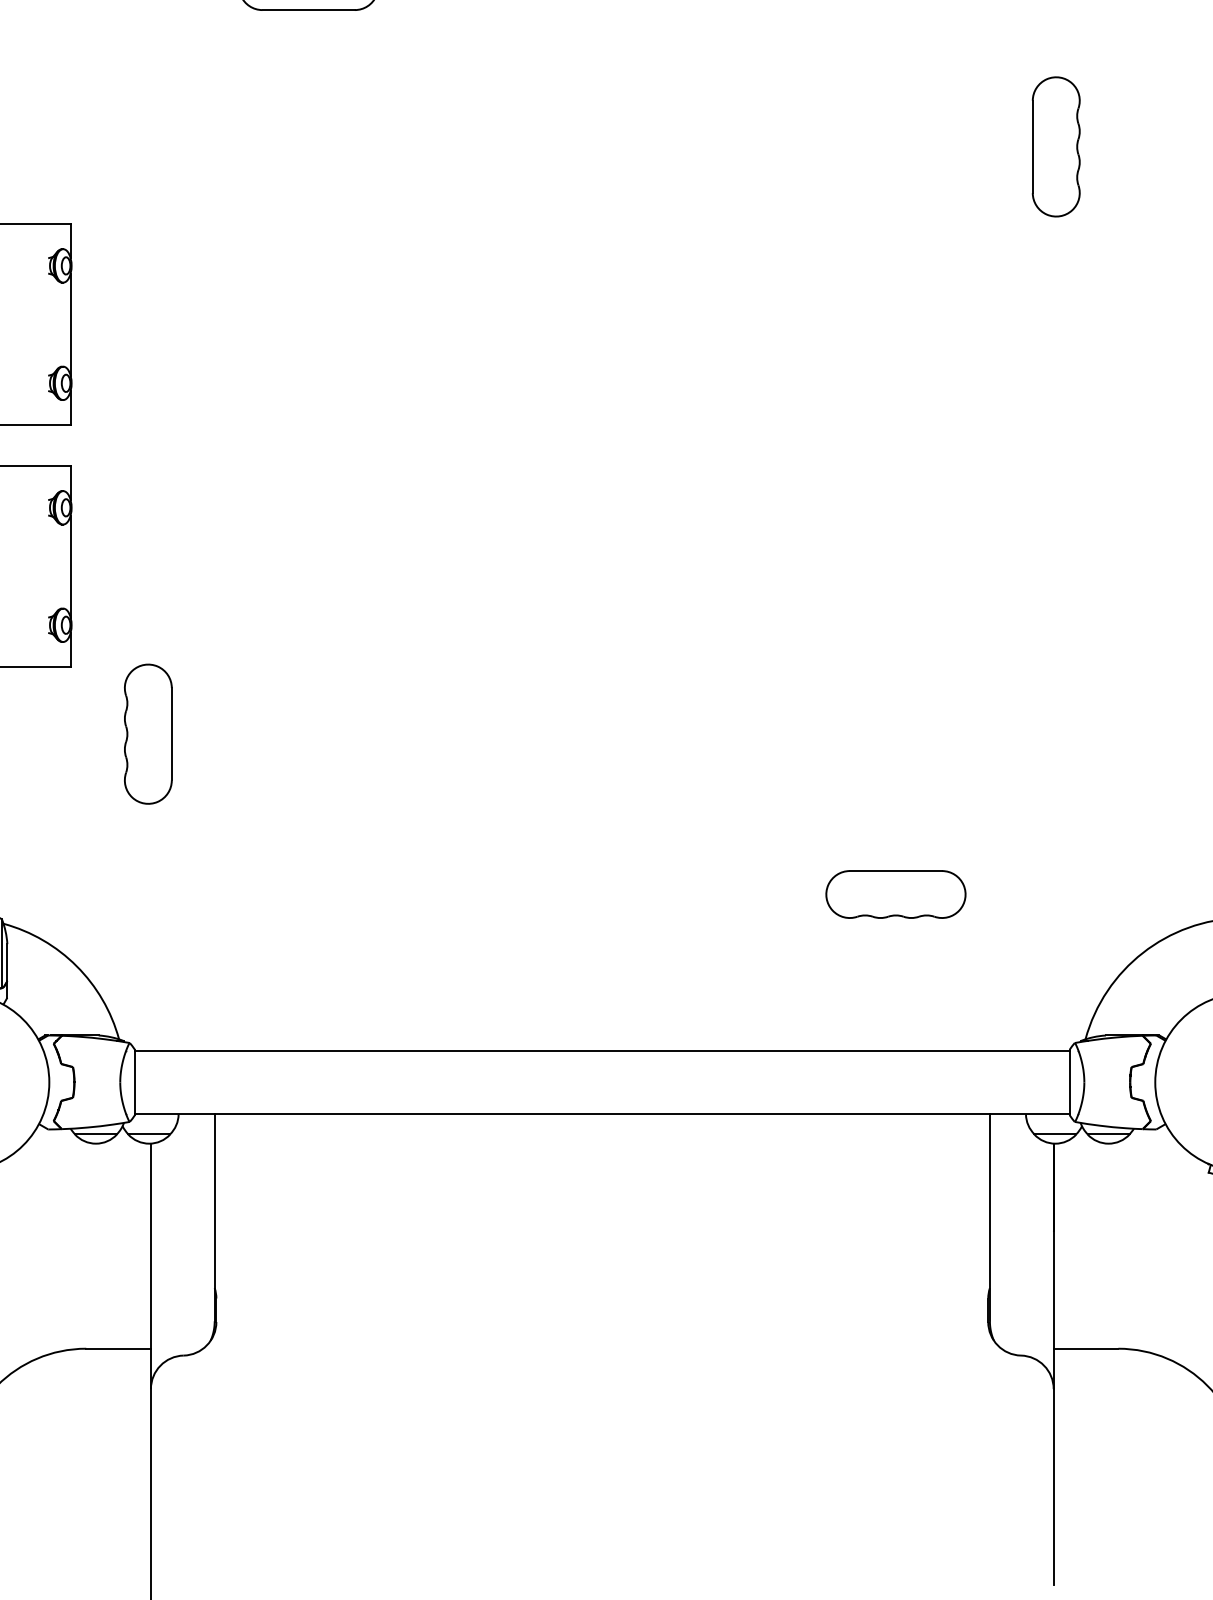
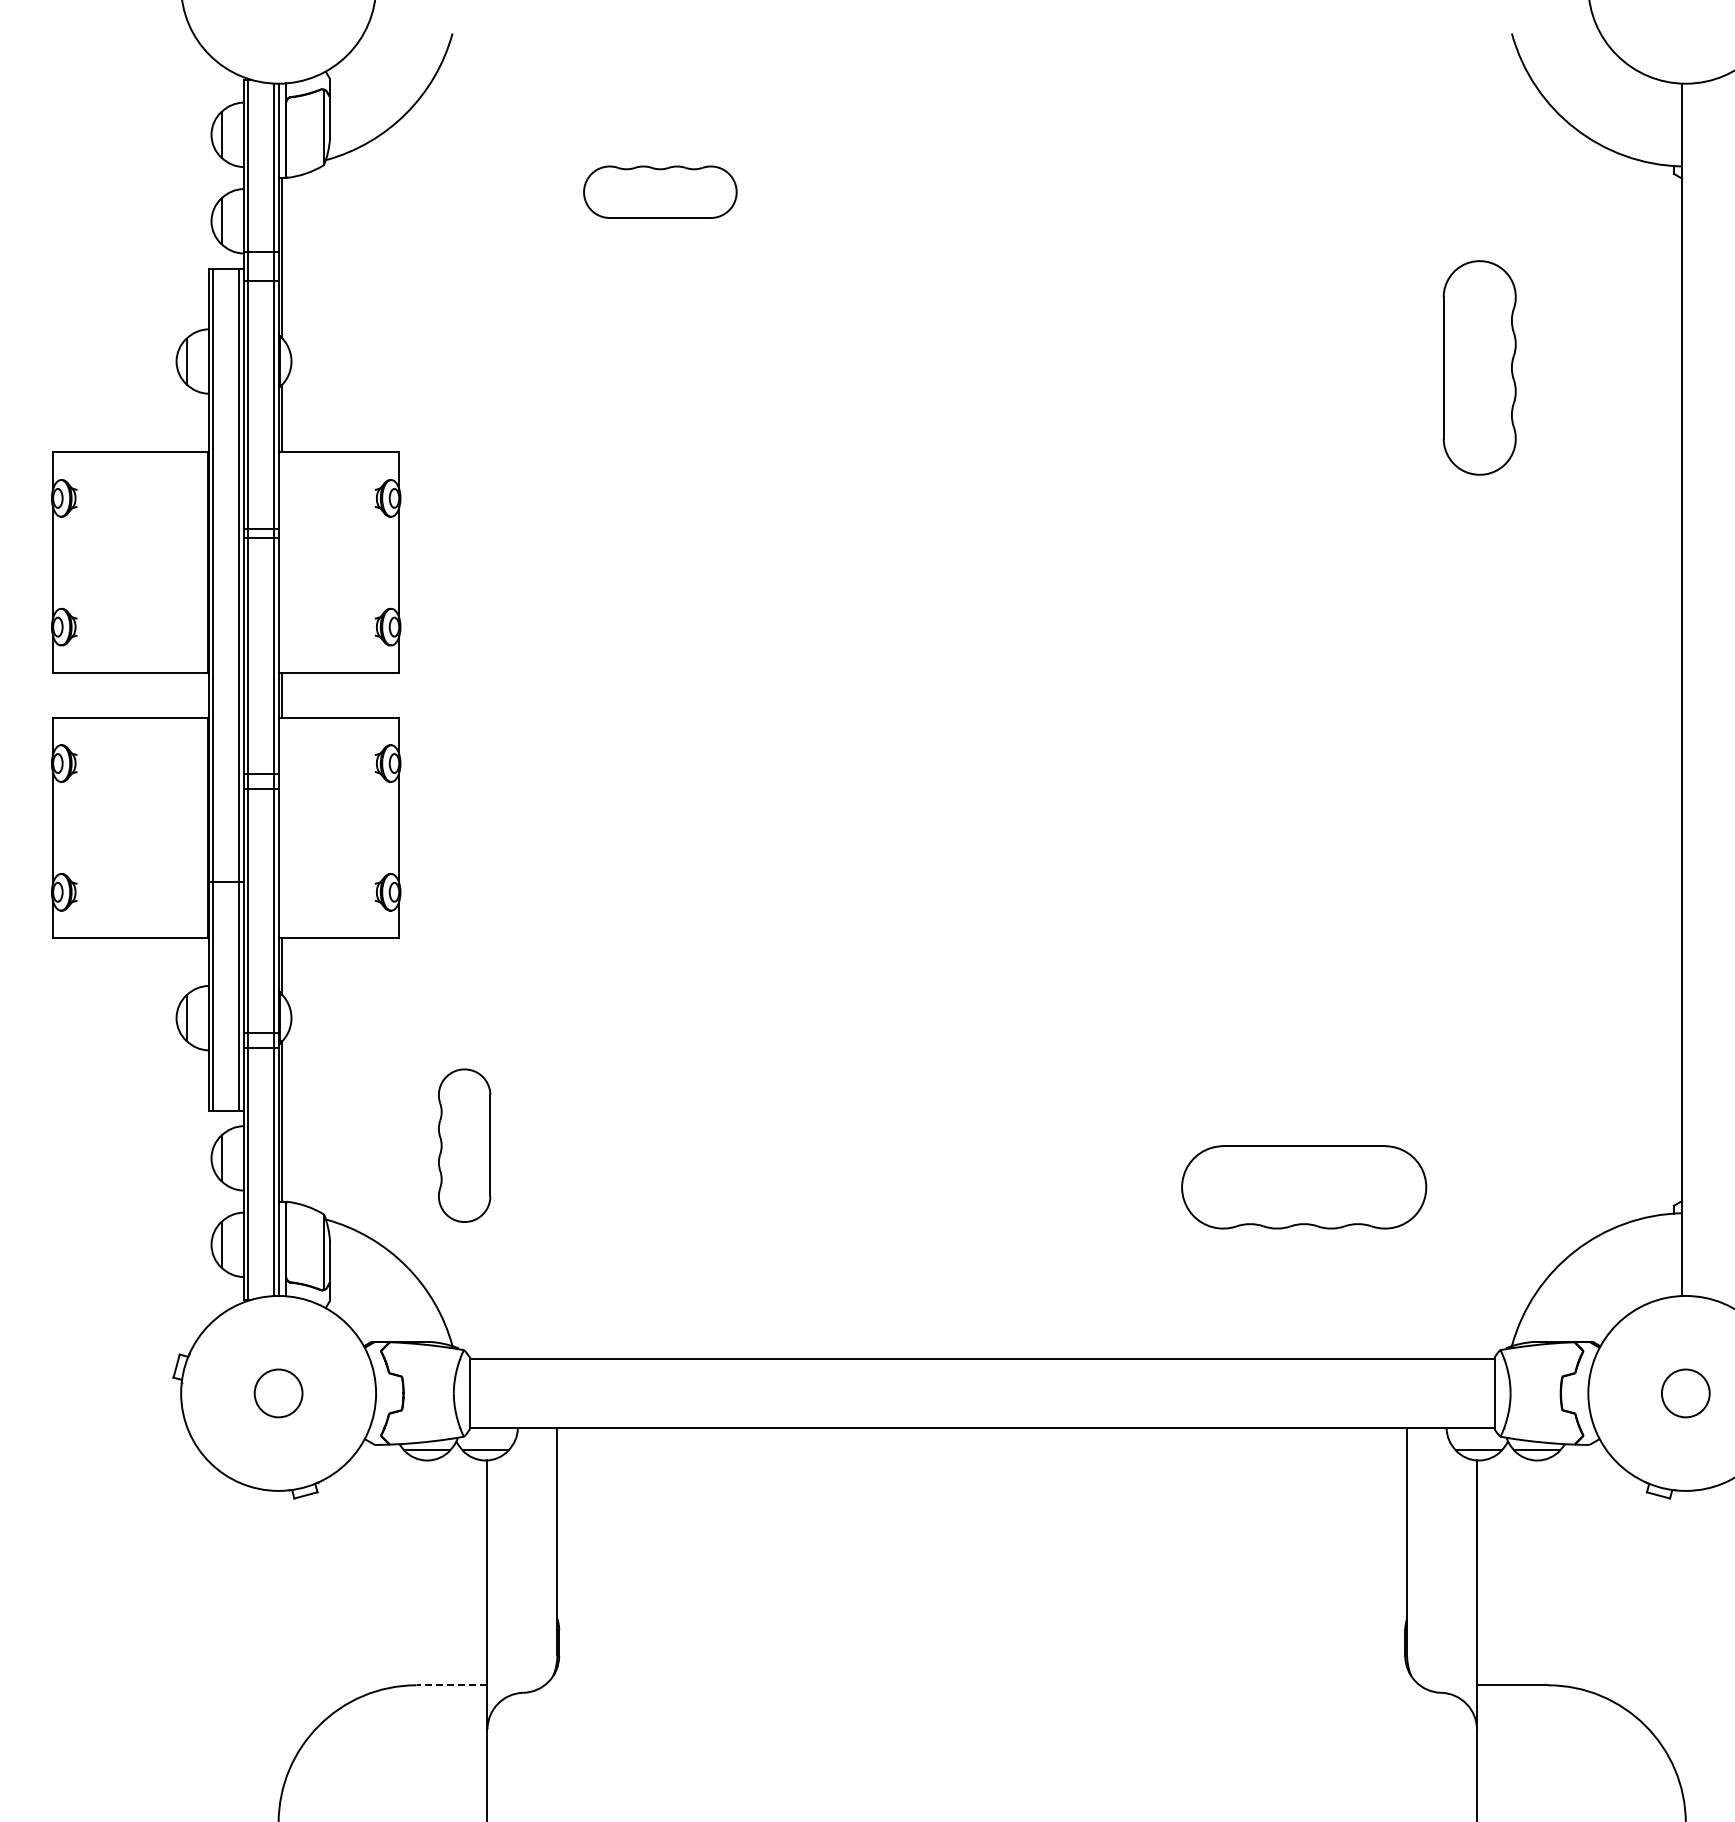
part: (1055, 146) -> (1479, 367), size x1.4
part: (148, 734) -> (464, 1145), moved
part: (895, 894) -> (1303, 1187), size x1.6
line: (118, 1348) -> (451, 1685), solid -> dashed

